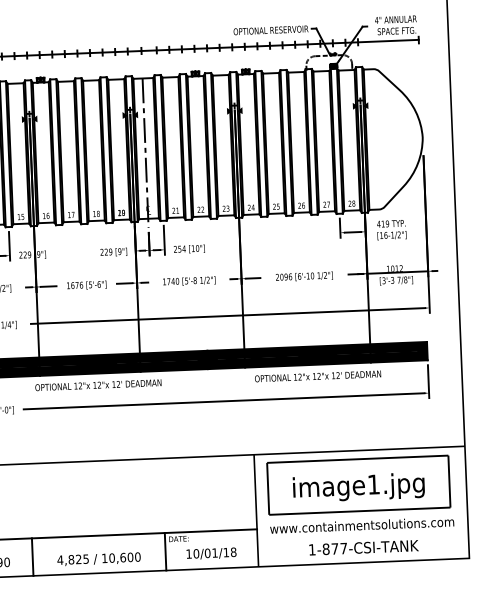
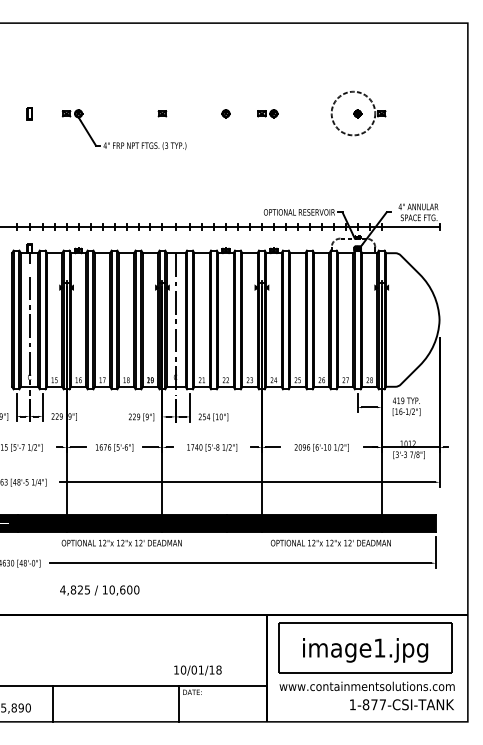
text: (363, 547) -> (401, 704), moved
text: (211, 553) -> (197, 670), moved
text: (98, 559) -> (99, 590), moved

